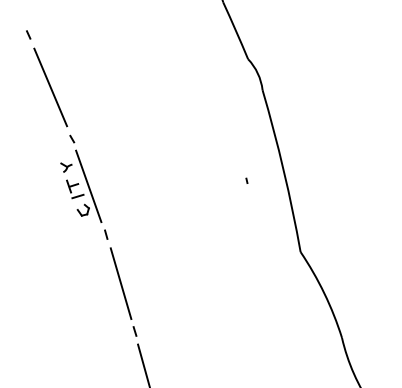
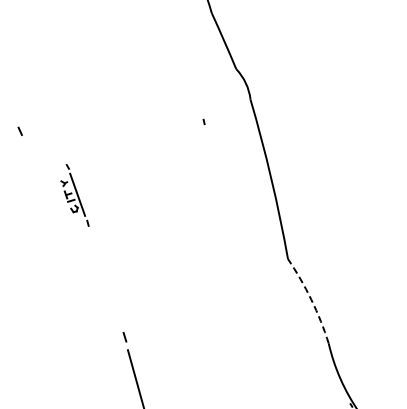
line: (27, 34) -> (19, 130), moved
line: (50, 86) -> (41, 96), removed
line: (246, 180) -> (203, 121), moved
part: (83, 187) -> (74, 195), size x0.6
line: (121, 282) -> (111, 289), removed
arc: (324, 293) -> (311, 299), solid -> dashed

